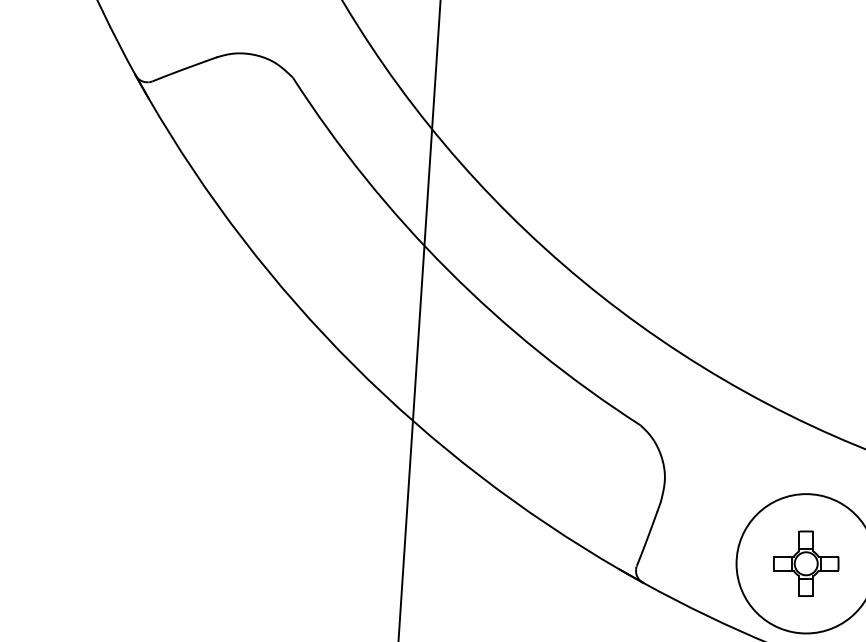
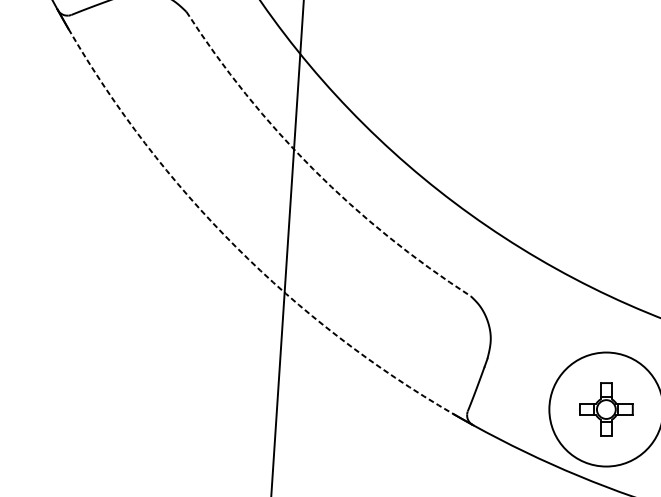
arc: (448, 270) -> (313, 169), solid -> dashed
arc: (353, 364) -> (235, 246), solid -> dashed

